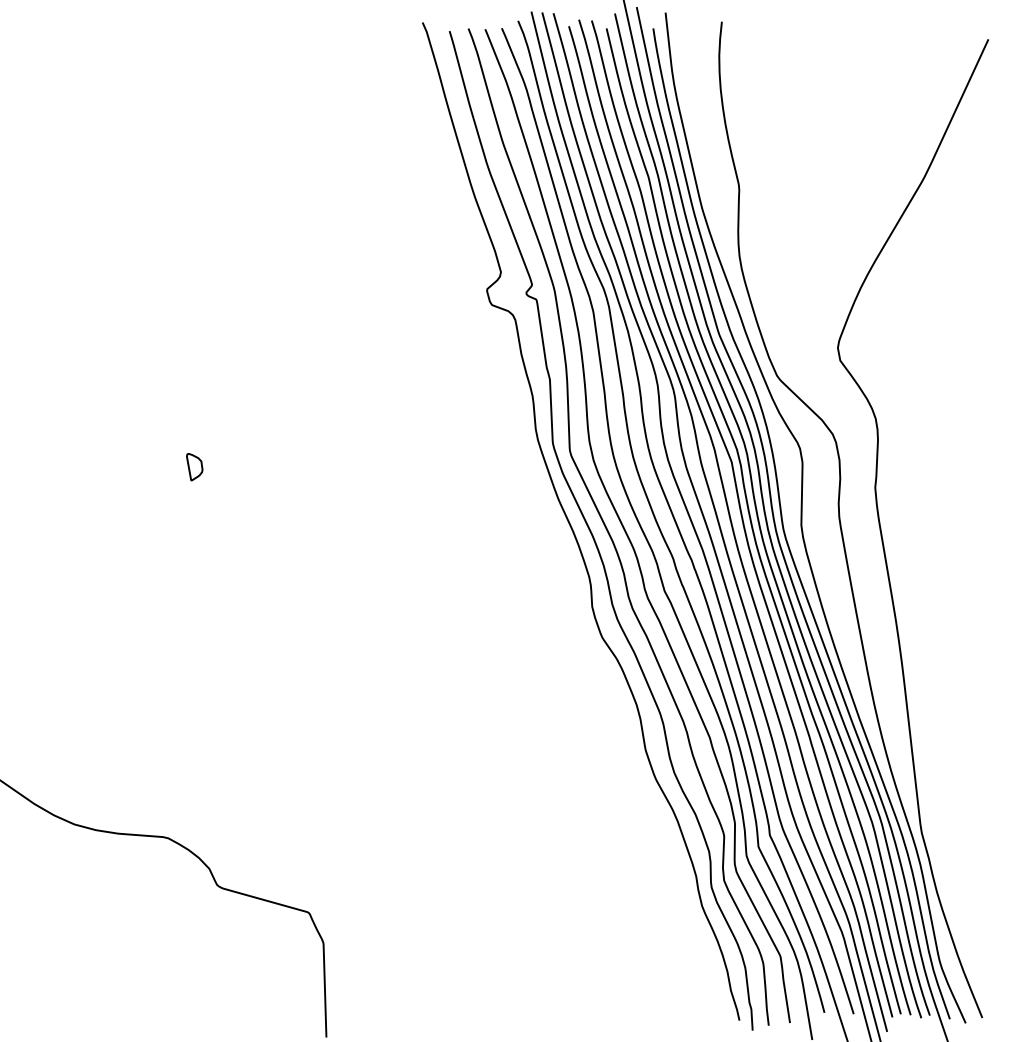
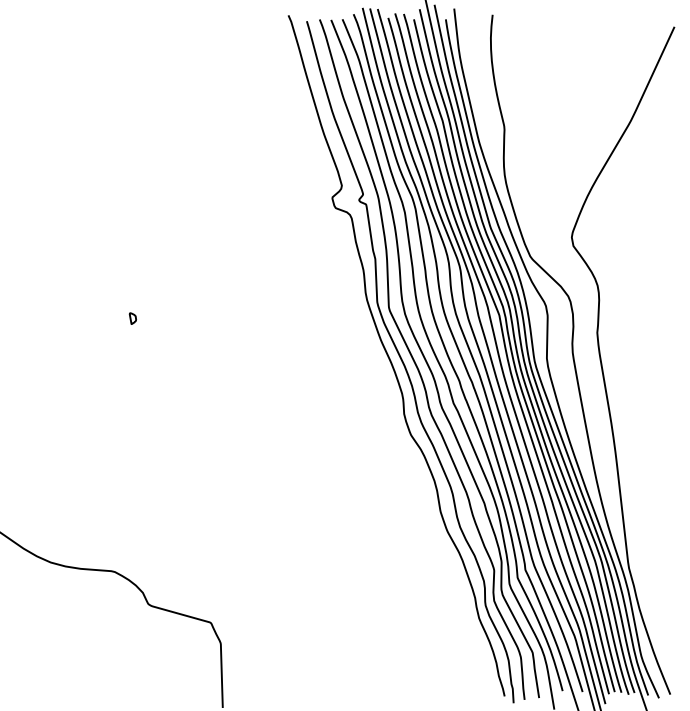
part: (194, 466) -> (132, 318), size x0.6

